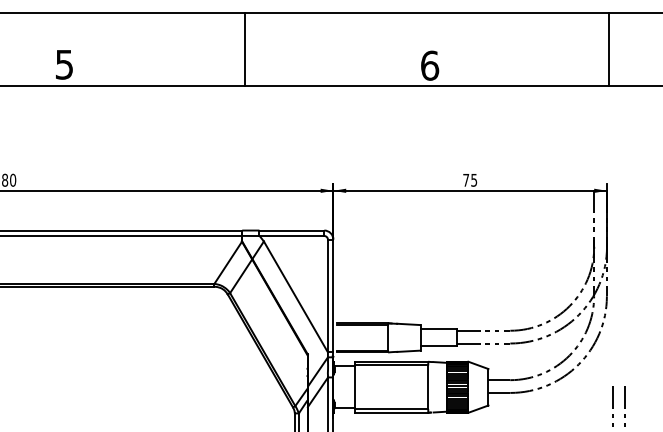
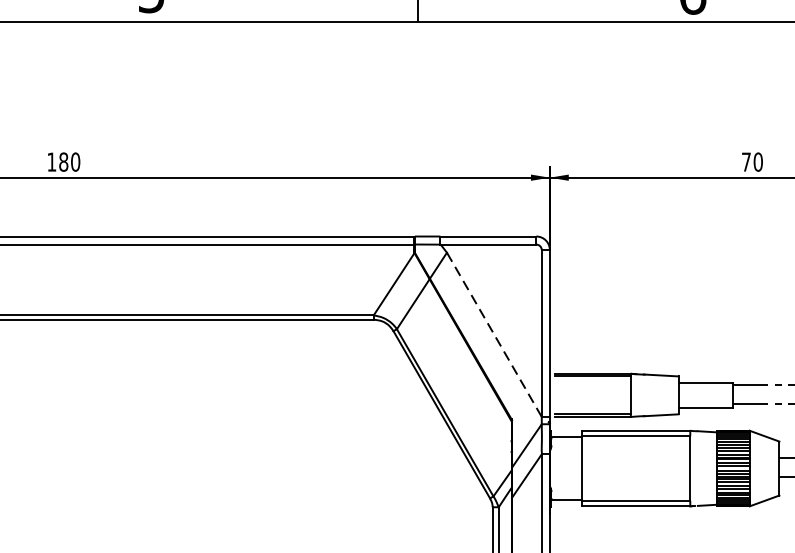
text: (474, 179) -> (758, 160), 75 -> 70
line: (295, 296) -> (493, 334), solid -> dashed

